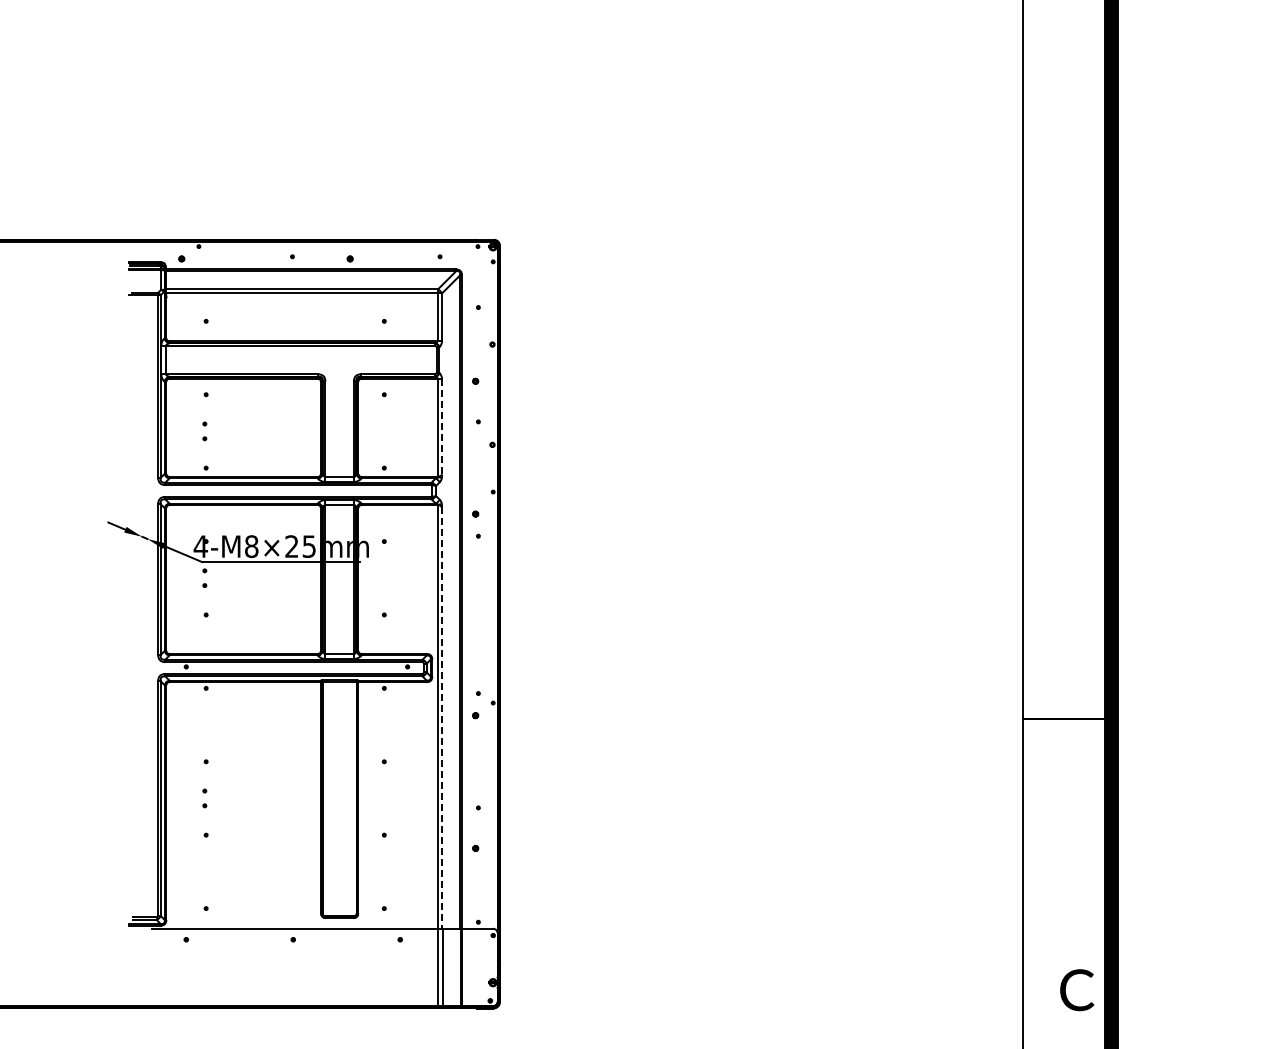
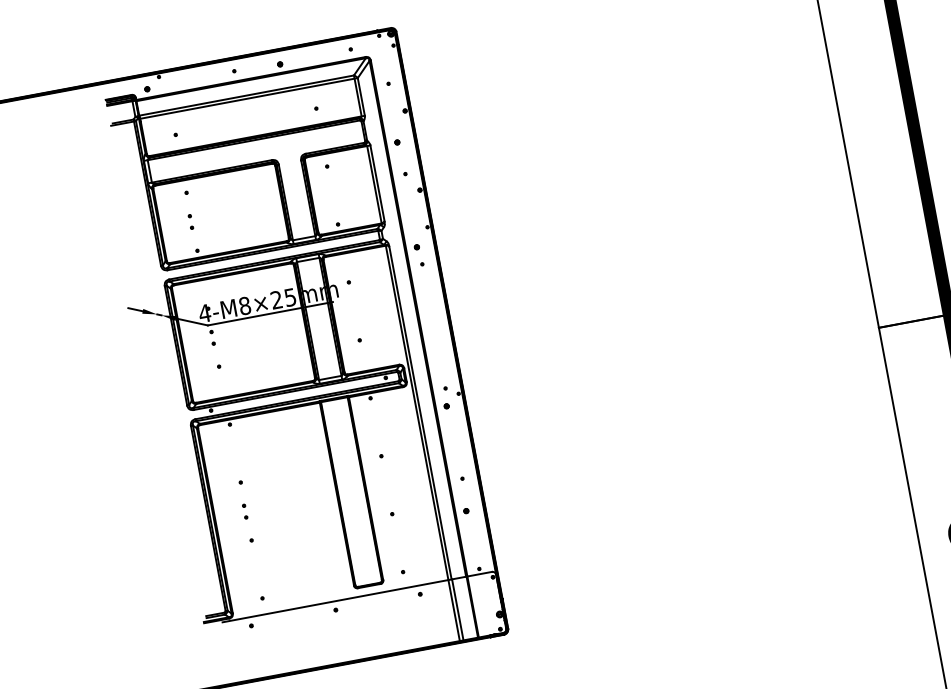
line: (442, 426) -> (377, 183), dashed -> solid
line: (442, 718) -> (420, 413), dashed -> solid

